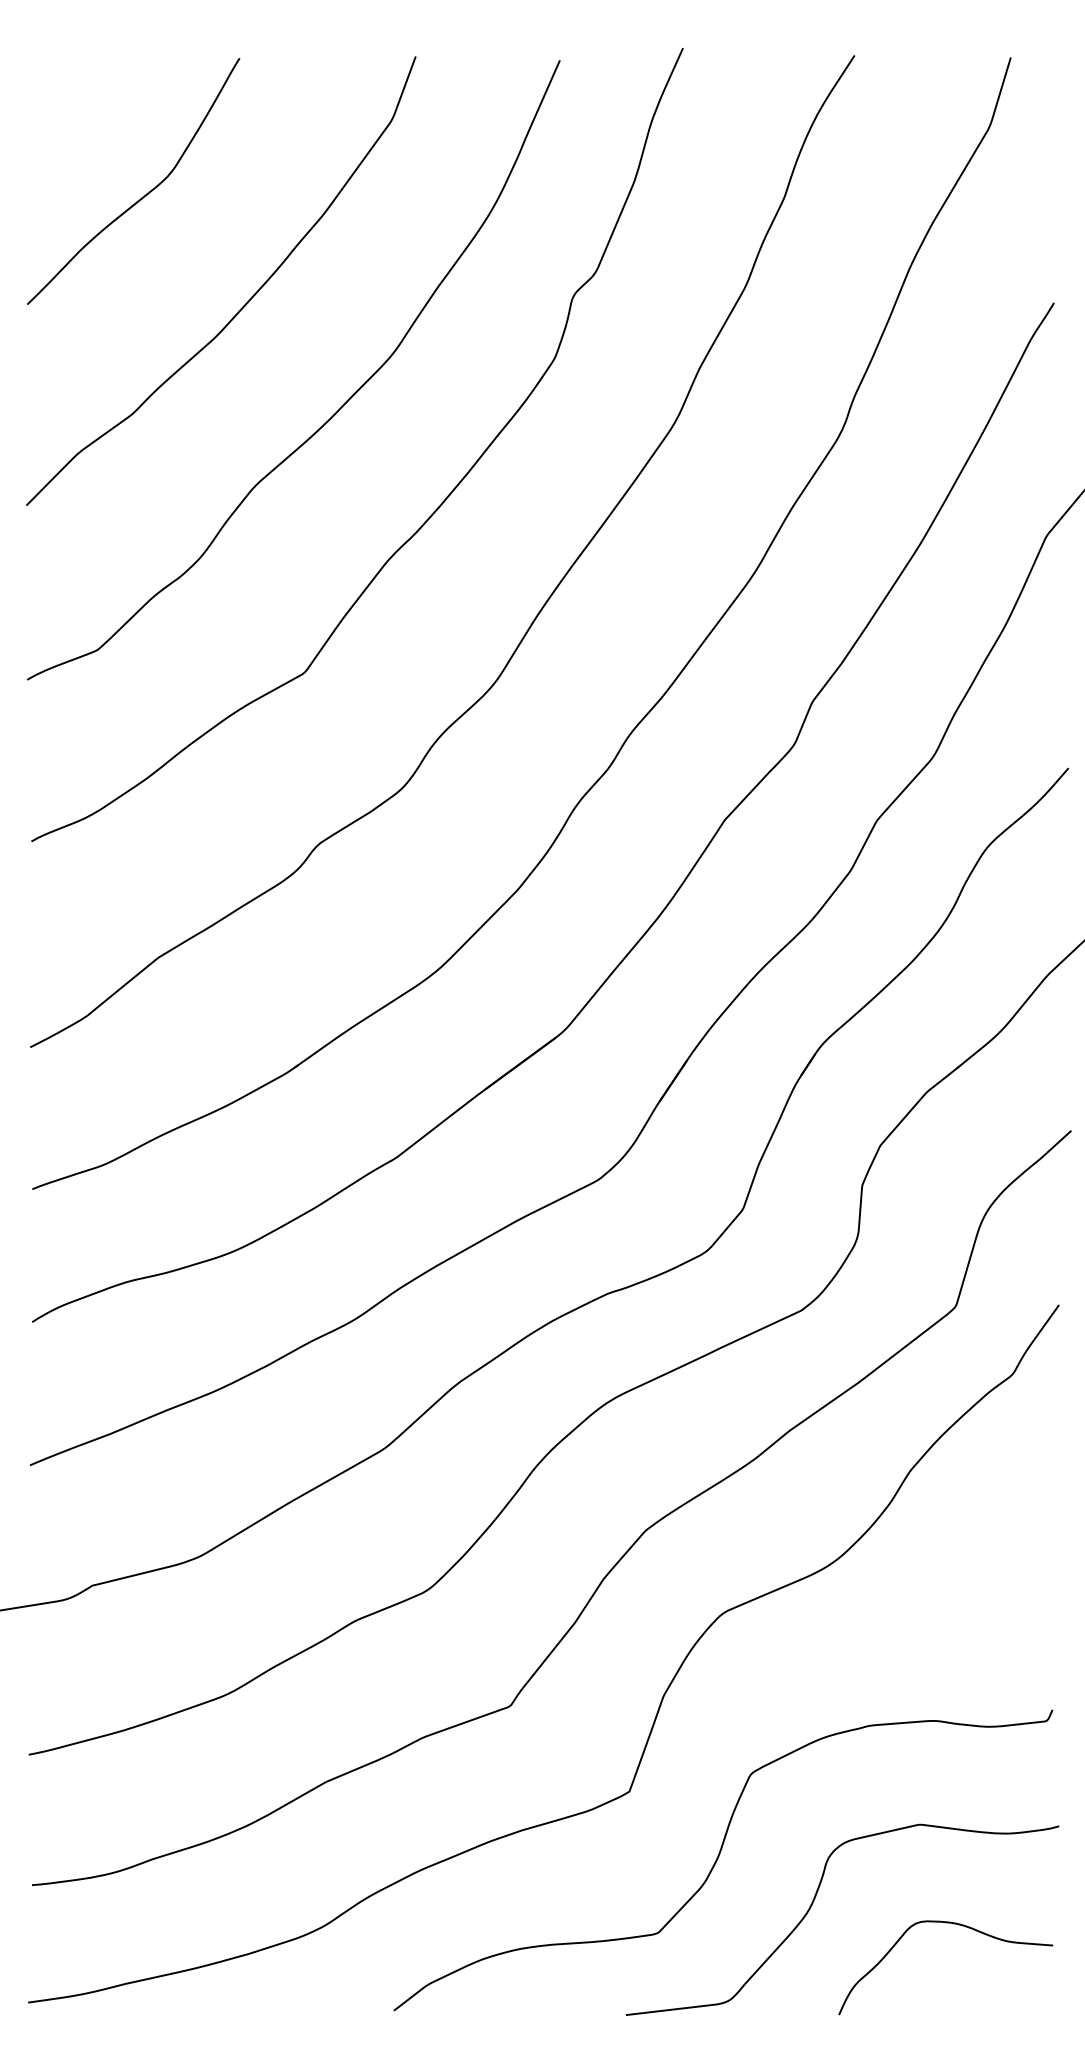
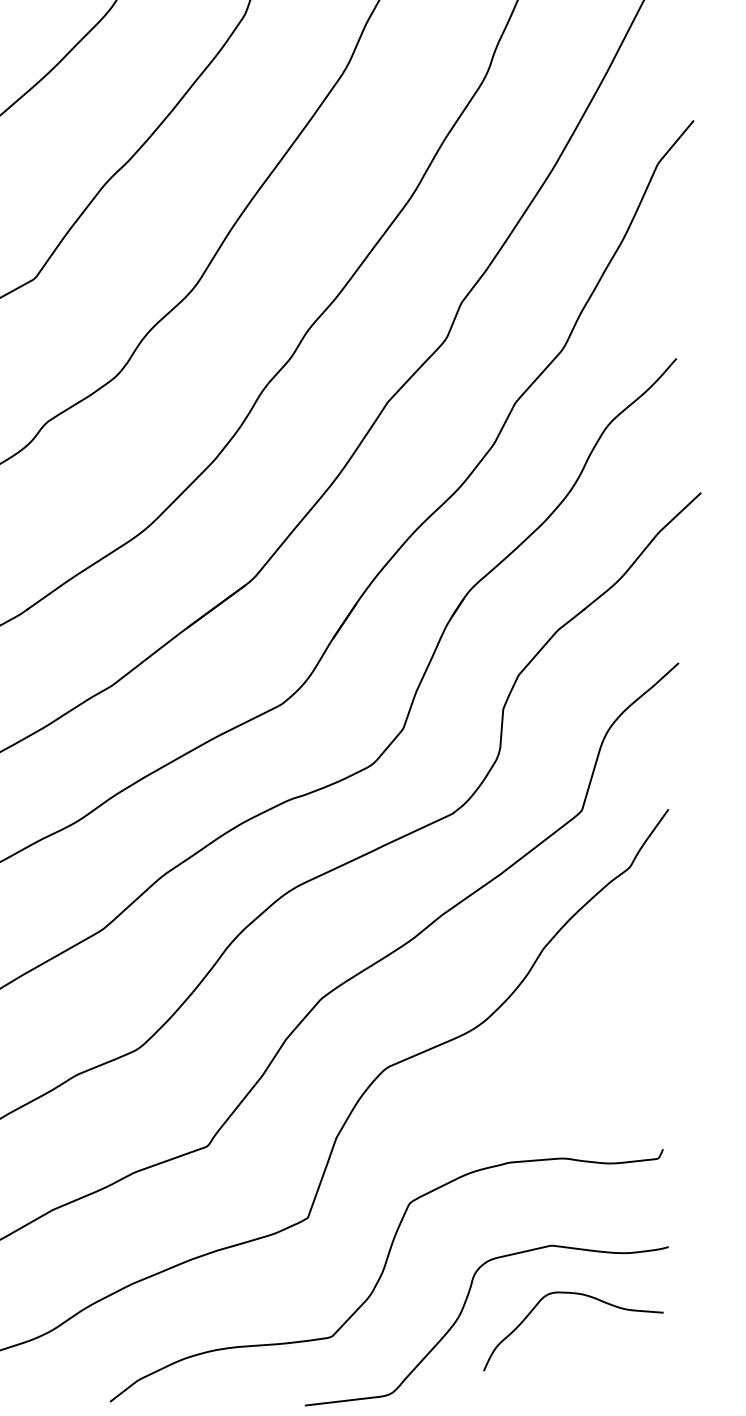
curve: (953, 1924) -> (579, 1295), moved

